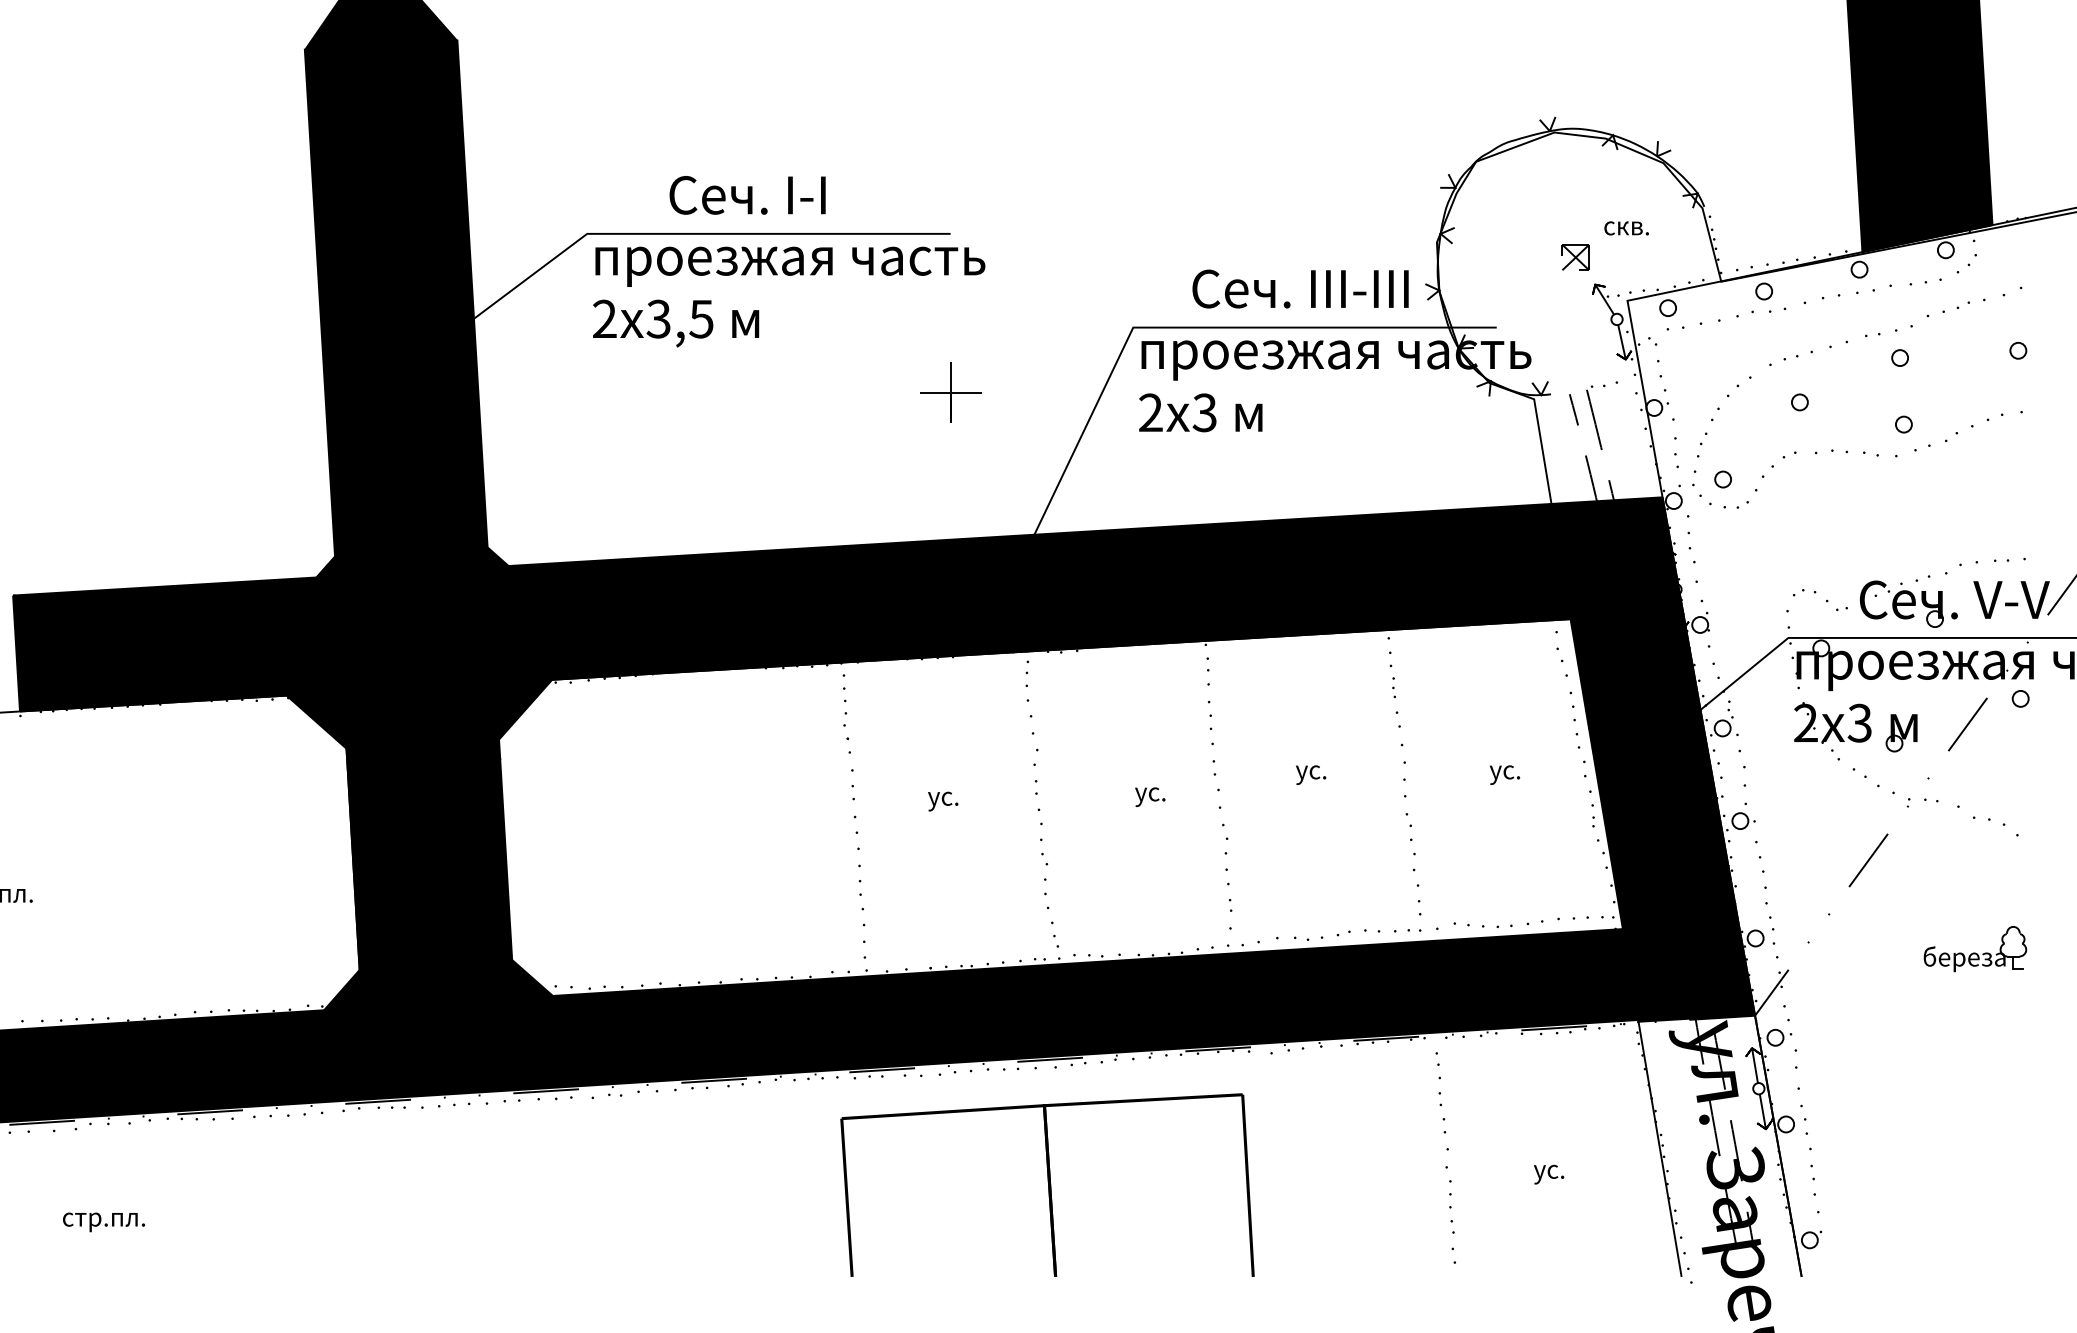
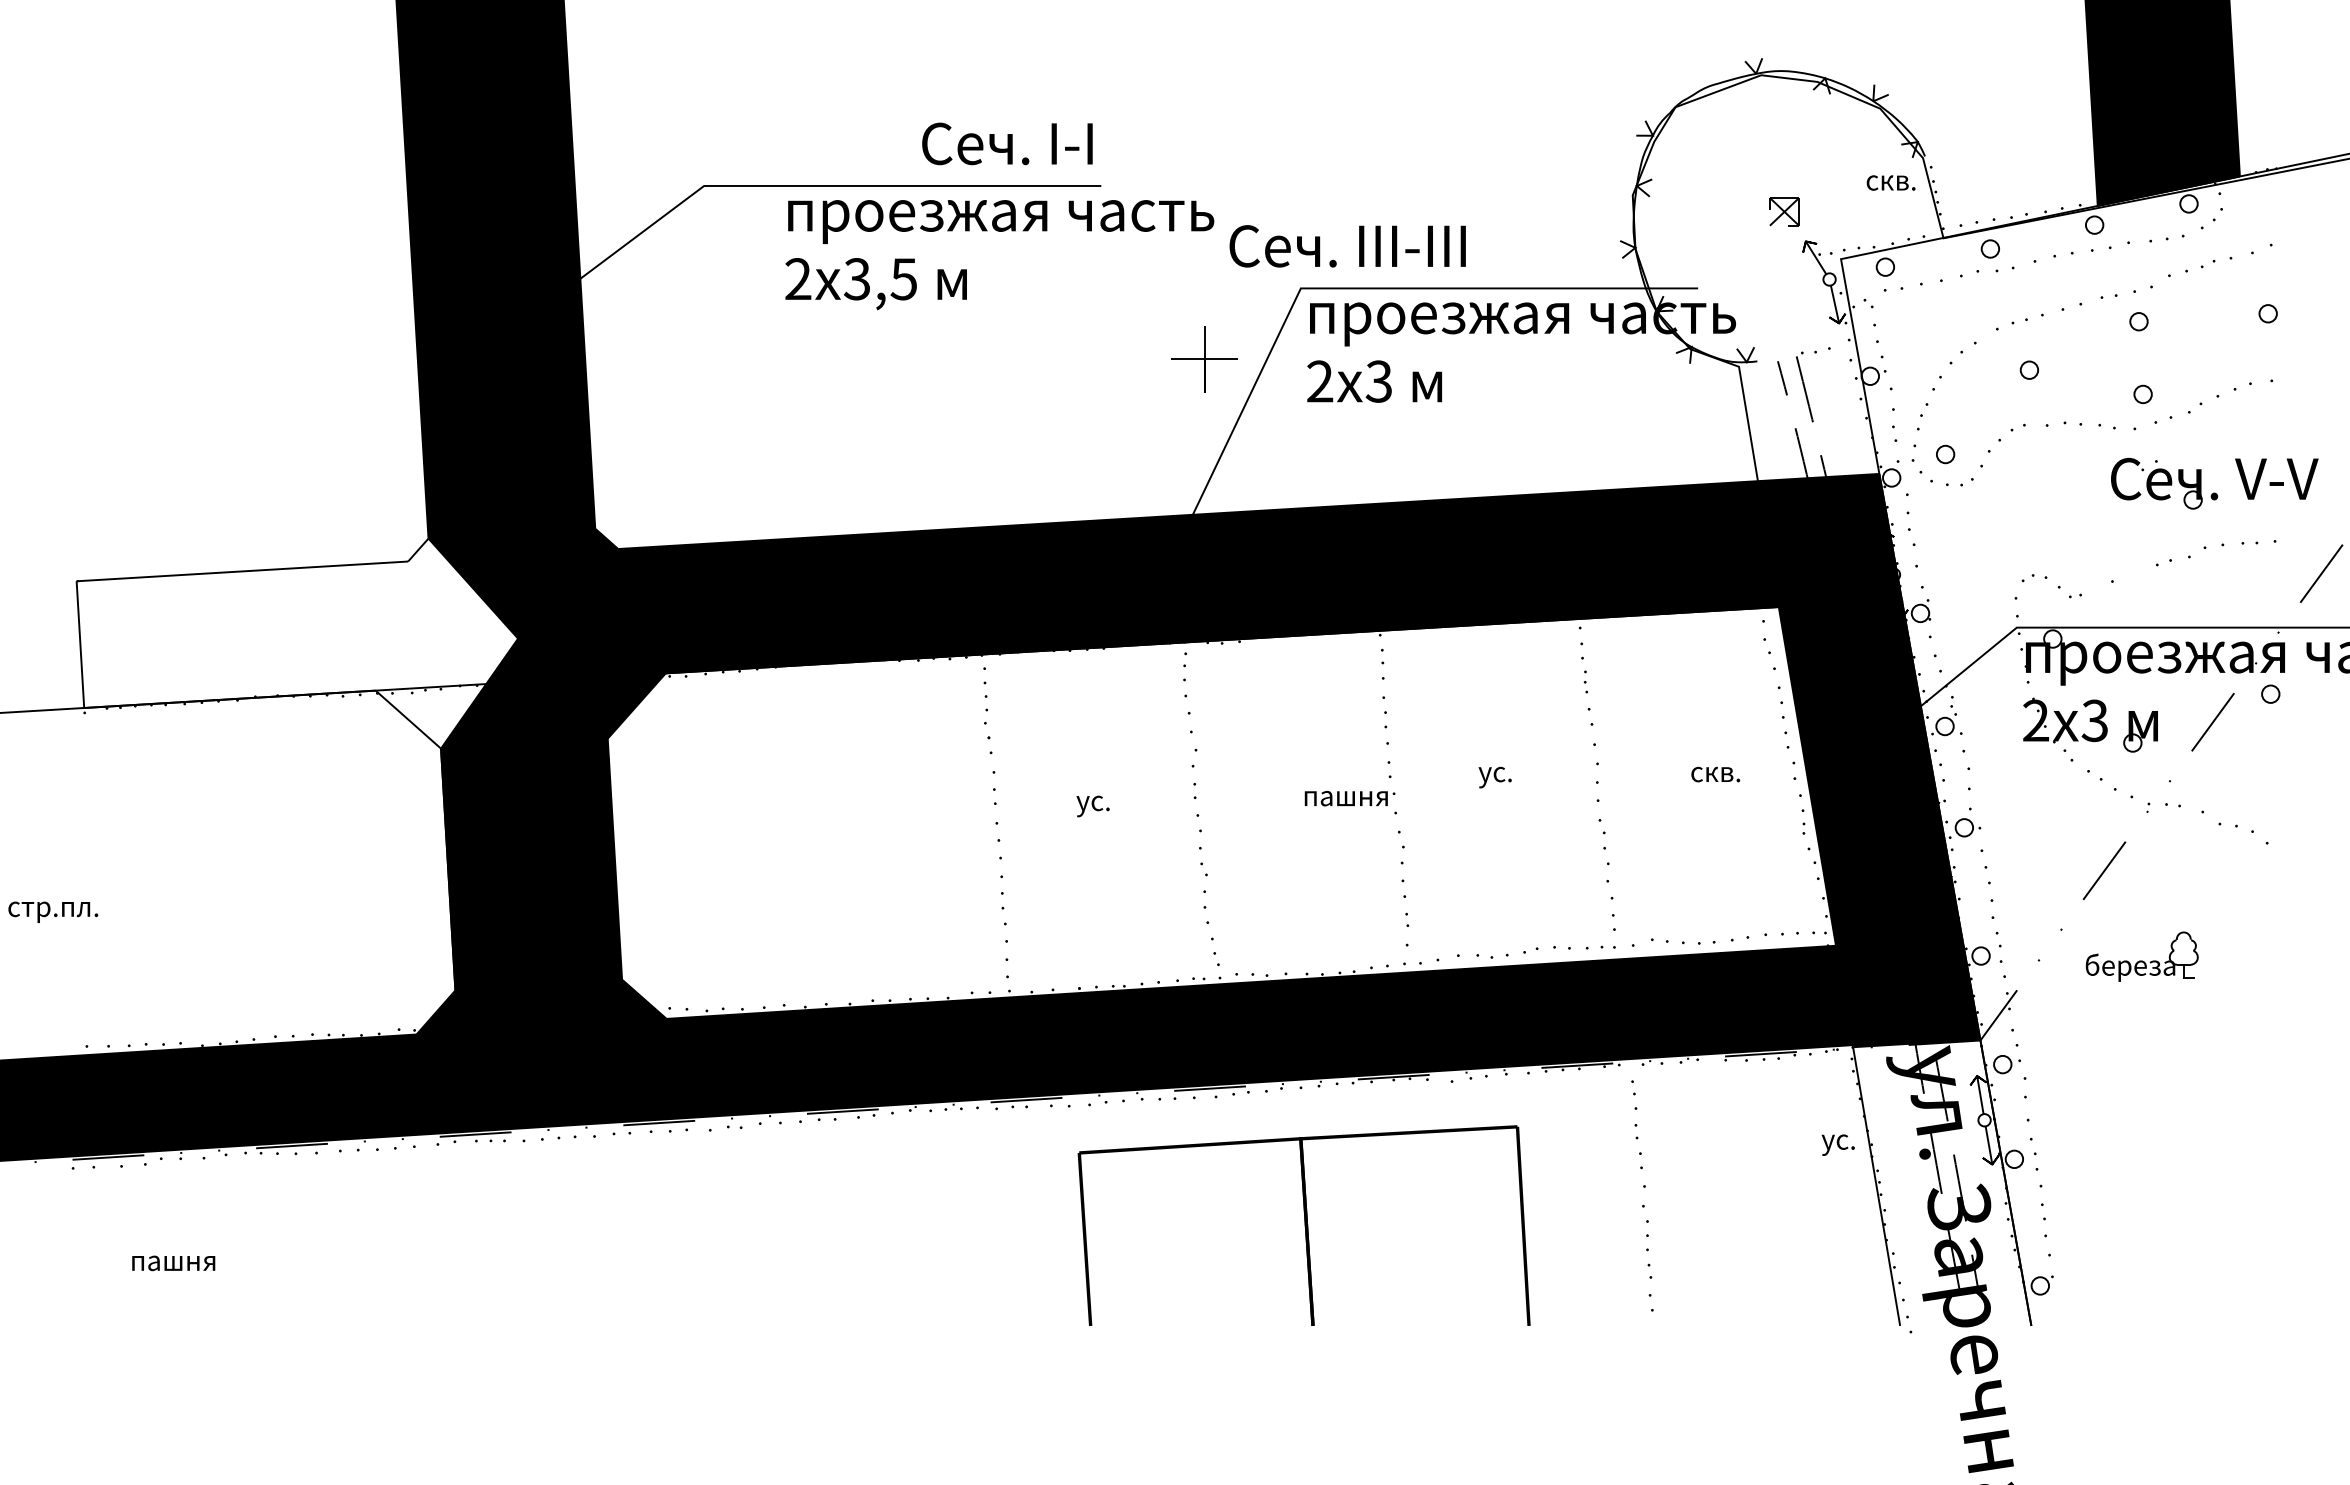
text: (747, 194) -> (1007, 143), moved
text: (1626, 227) -> (1890, 182), moved
text: (1300, 289) -> (1347, 246), moved
text: (788, 297) -> (999, 255), moved
part: (950, 392) -> (1204, 359), moved
part: (1954, 612) -> (2214, 492), moved
fill: (215, 652) -> (297, 643), removed
text: (1512, 775) -> (1715, 777), ус. -> скв.
text: (1173, 797) -> (1344, 801), ус. -> пашня
part: (1974, 948) -> (2141, 956), moved
text: (1548, 1174) -> (1837, 1144), moved
part: (1046, 1185) -> (1303, 1225), moved
text: (103, 1222) -> (175, 1266), стр.пл. -> пашня

